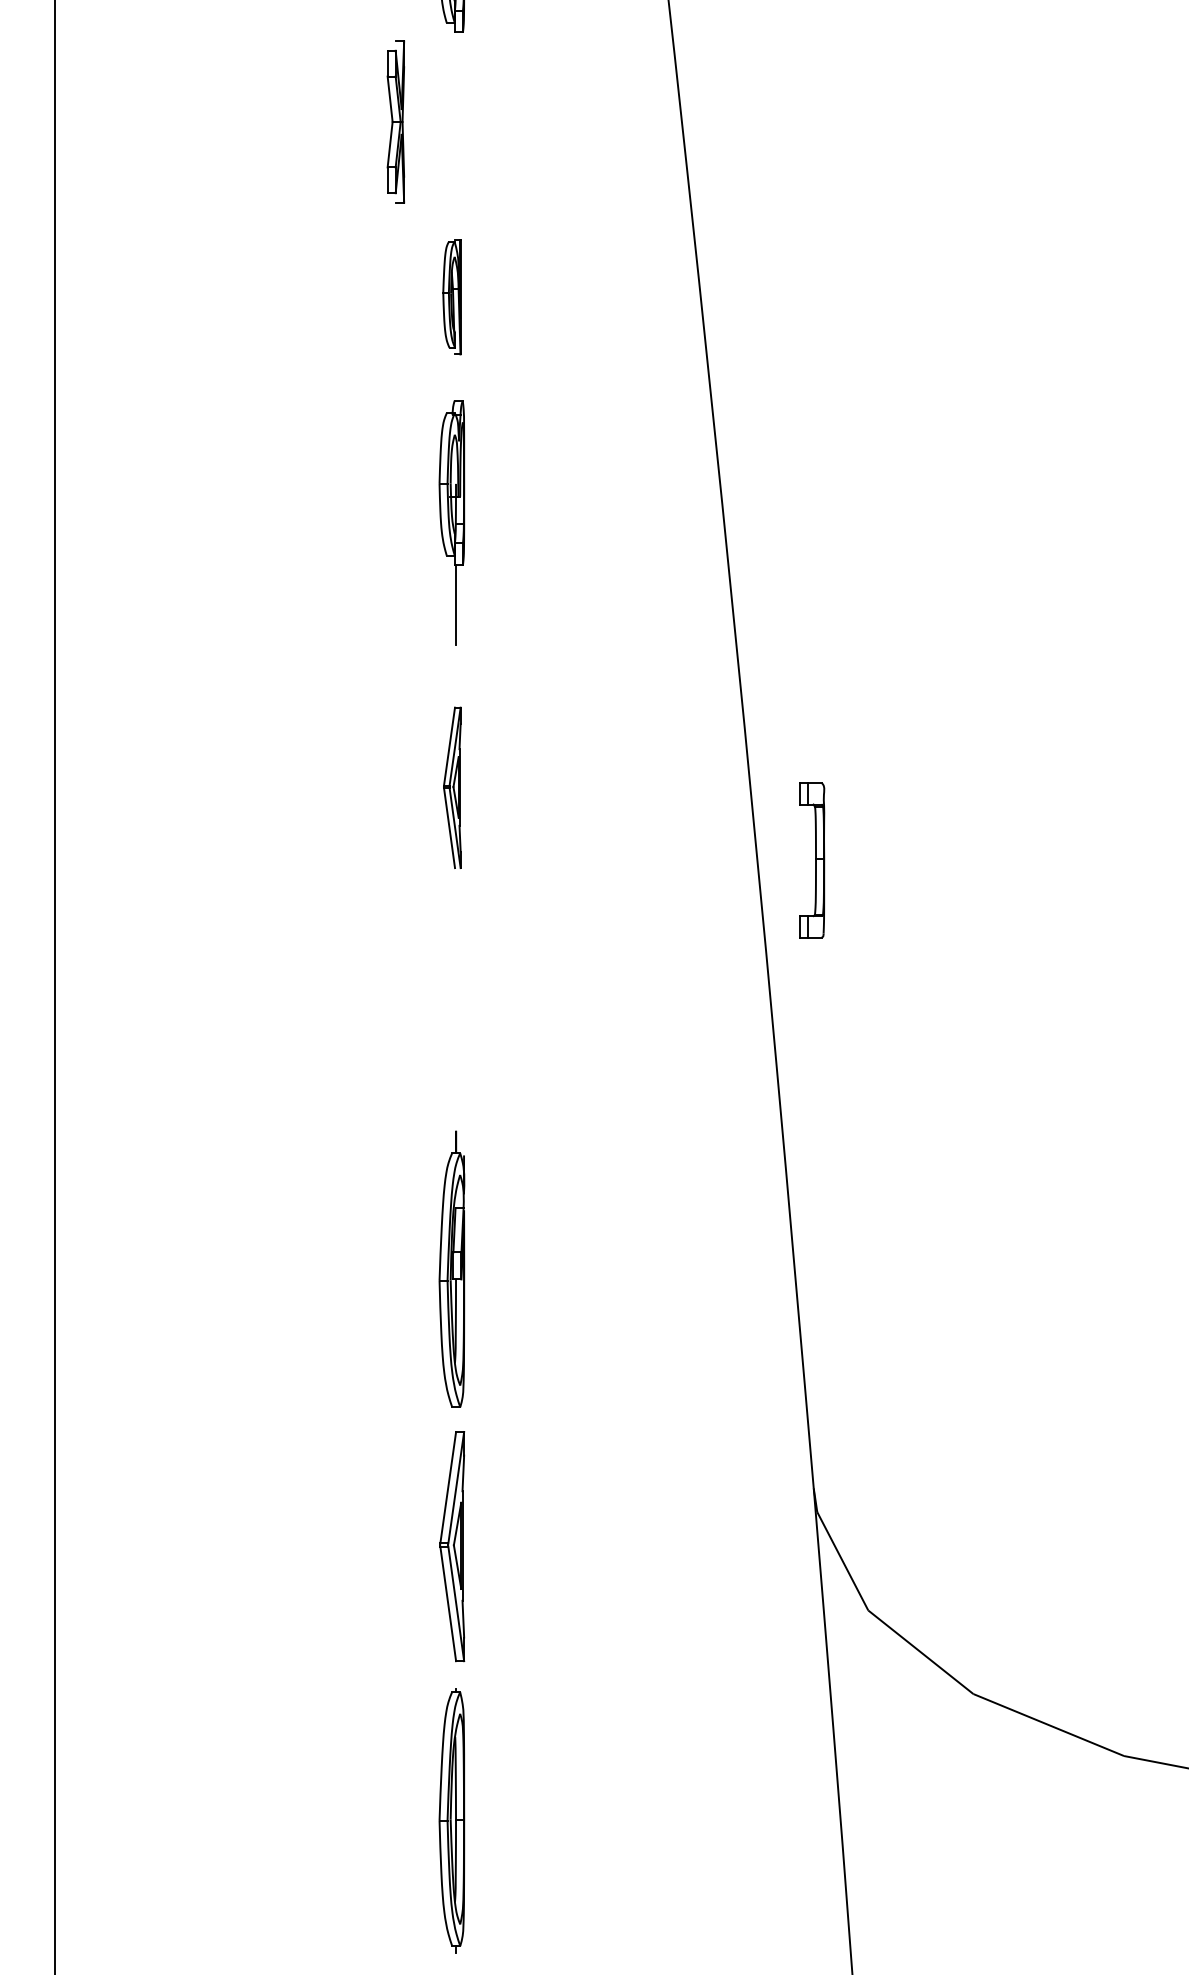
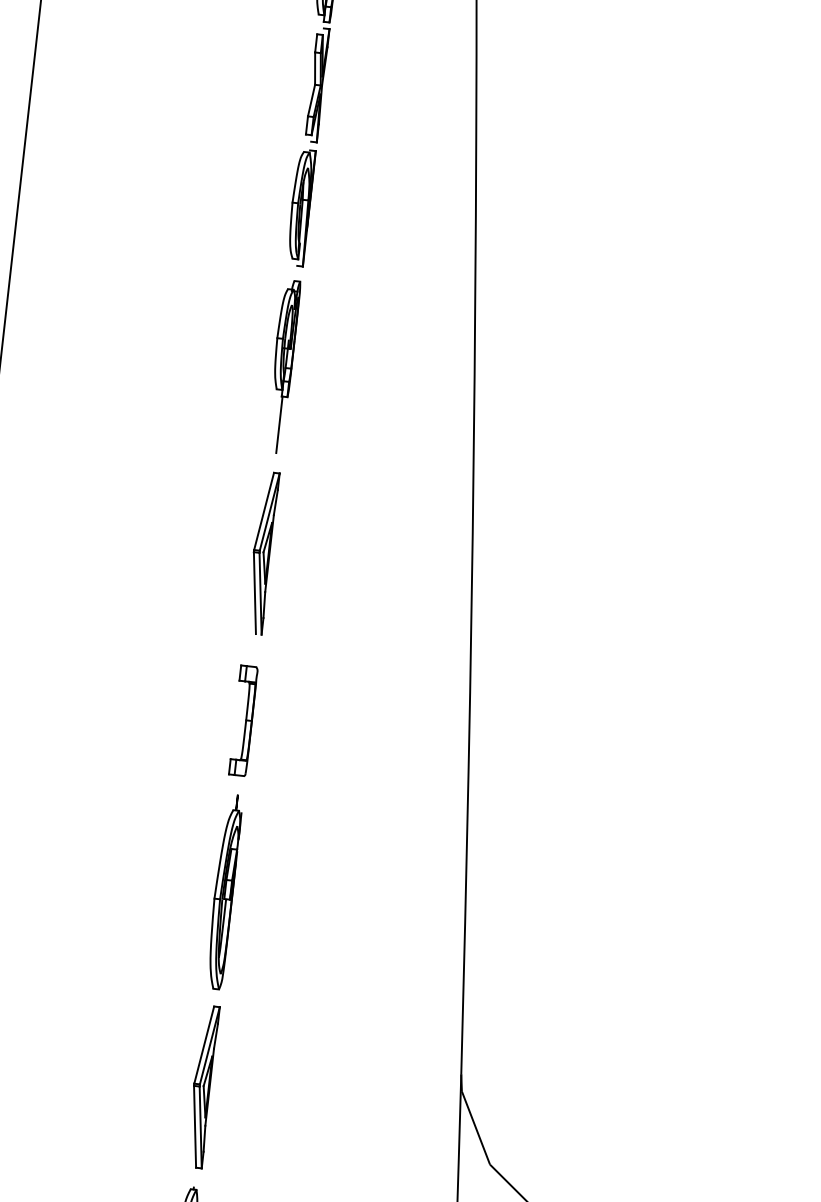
part: (395, 121) -> (317, 84), moved
part: (451, 296) -> (300, 207), size x1.43
part: (452, 787) -> (262, 552), size x1.43
part: (812, 860) -> (243, 721), moved

